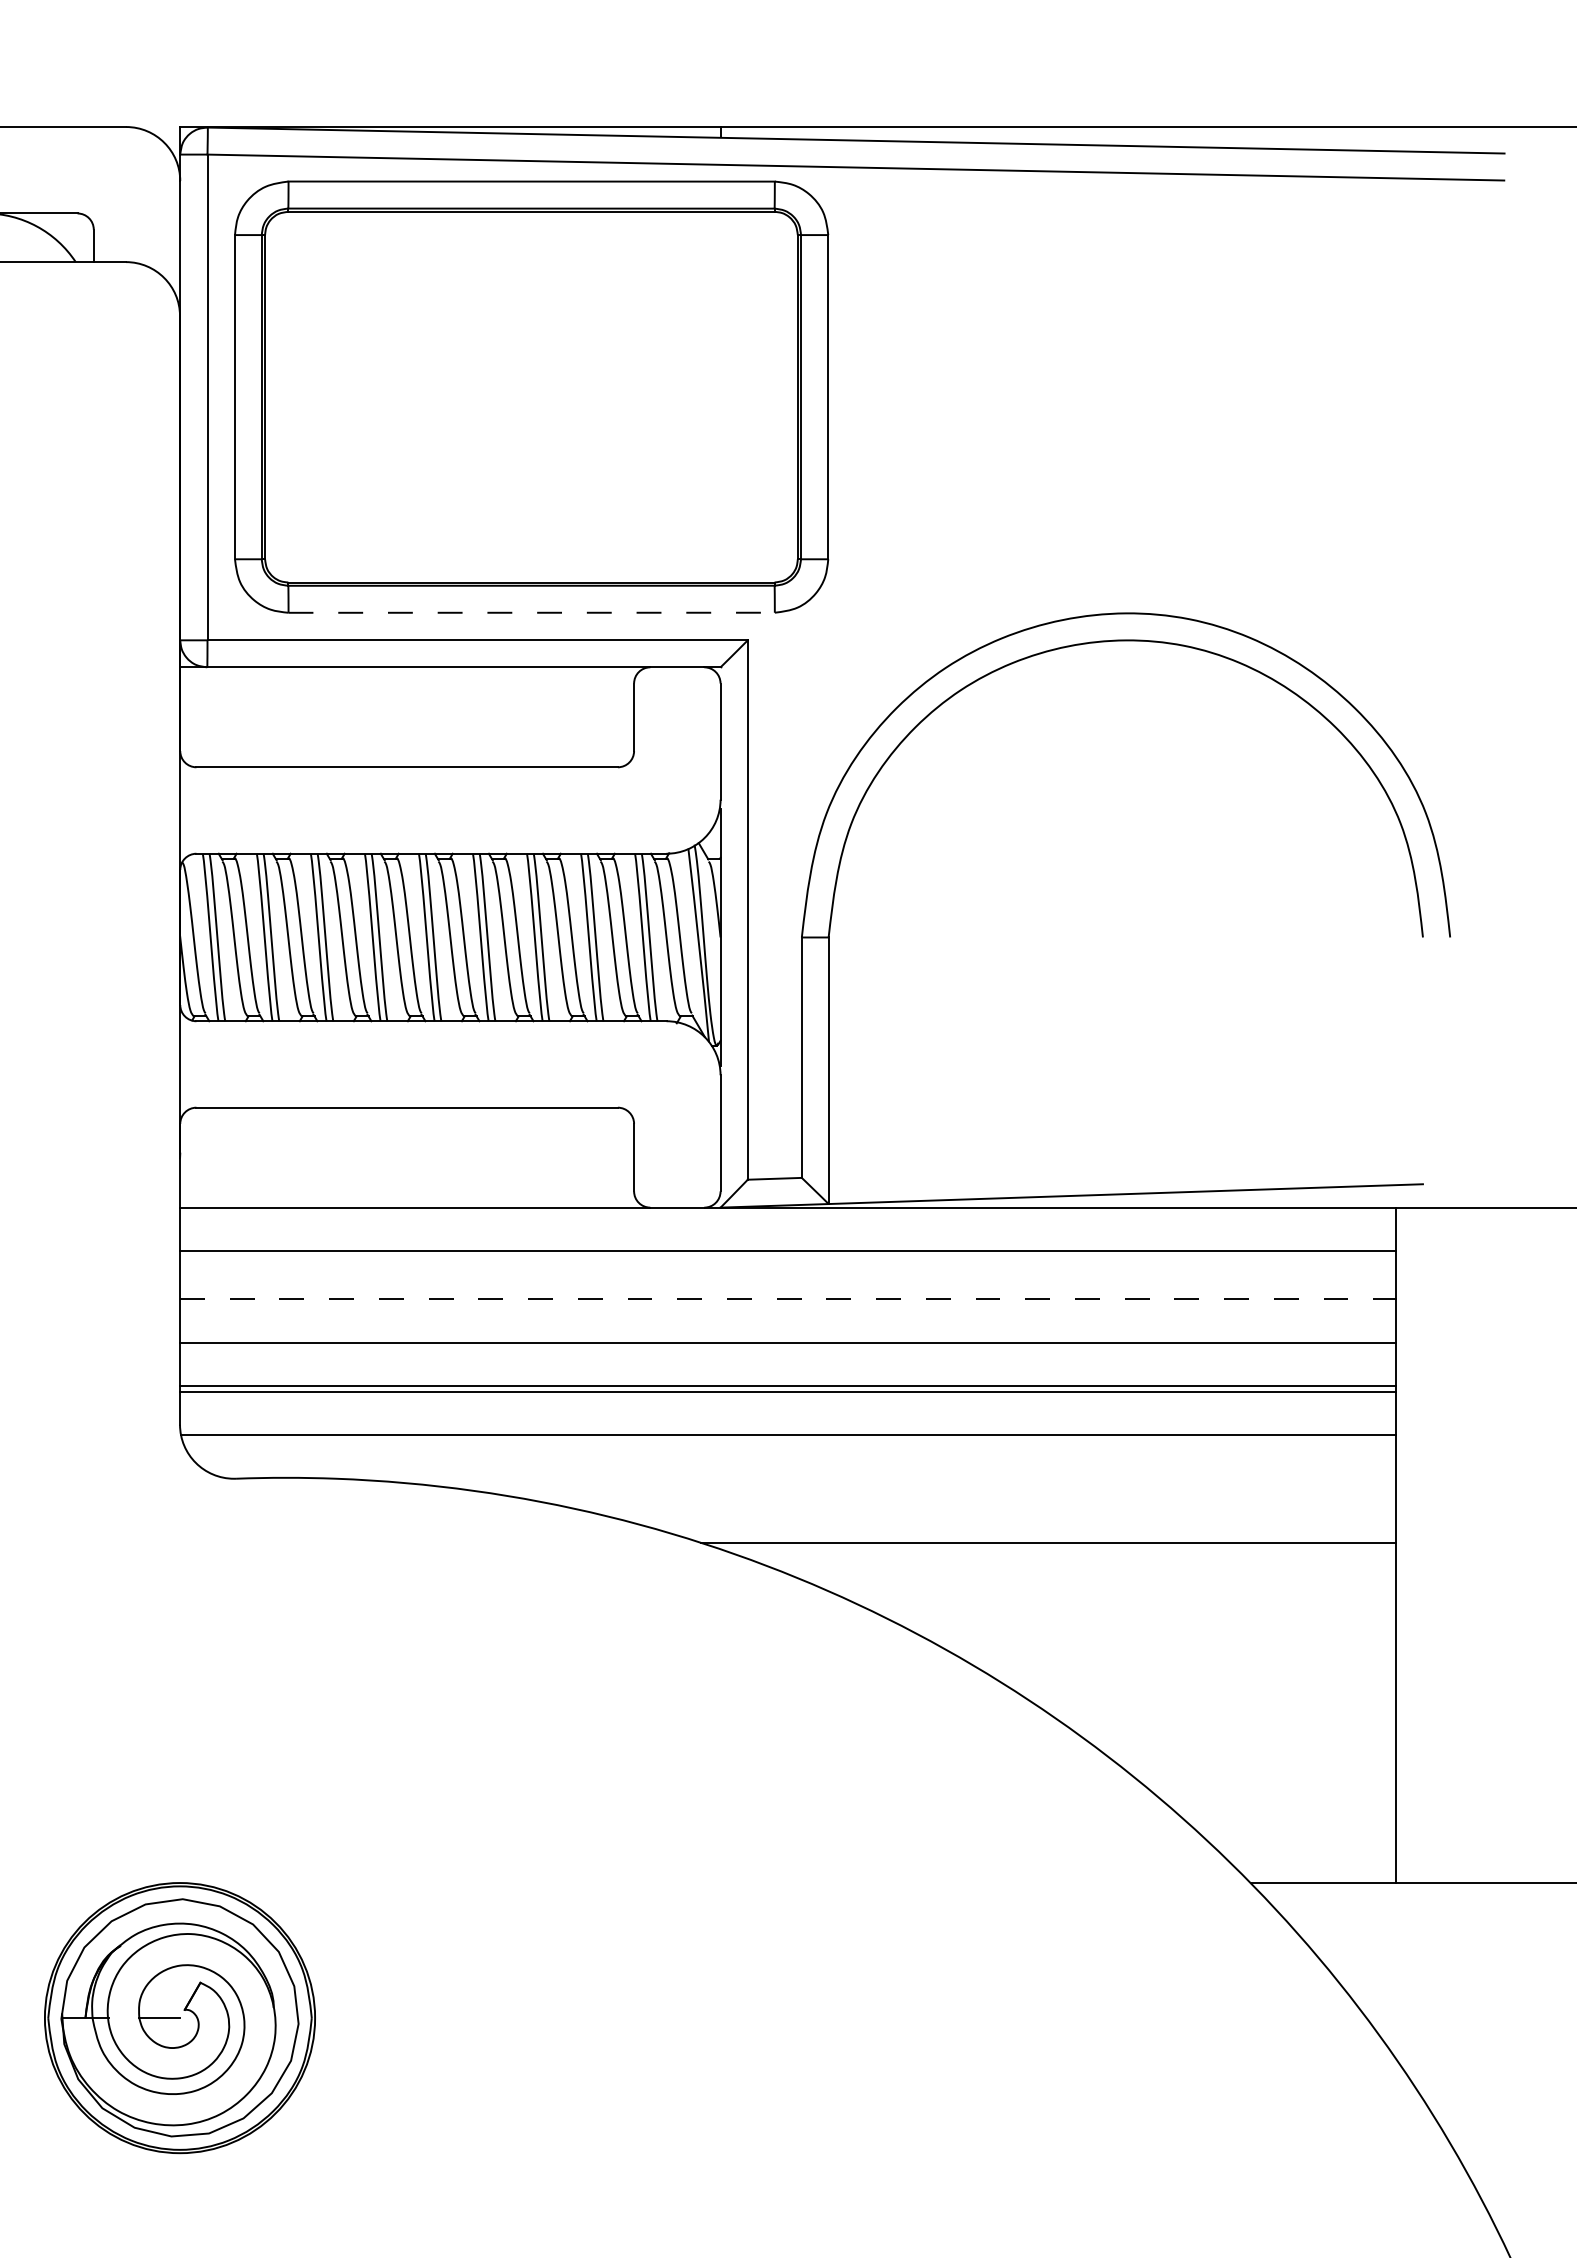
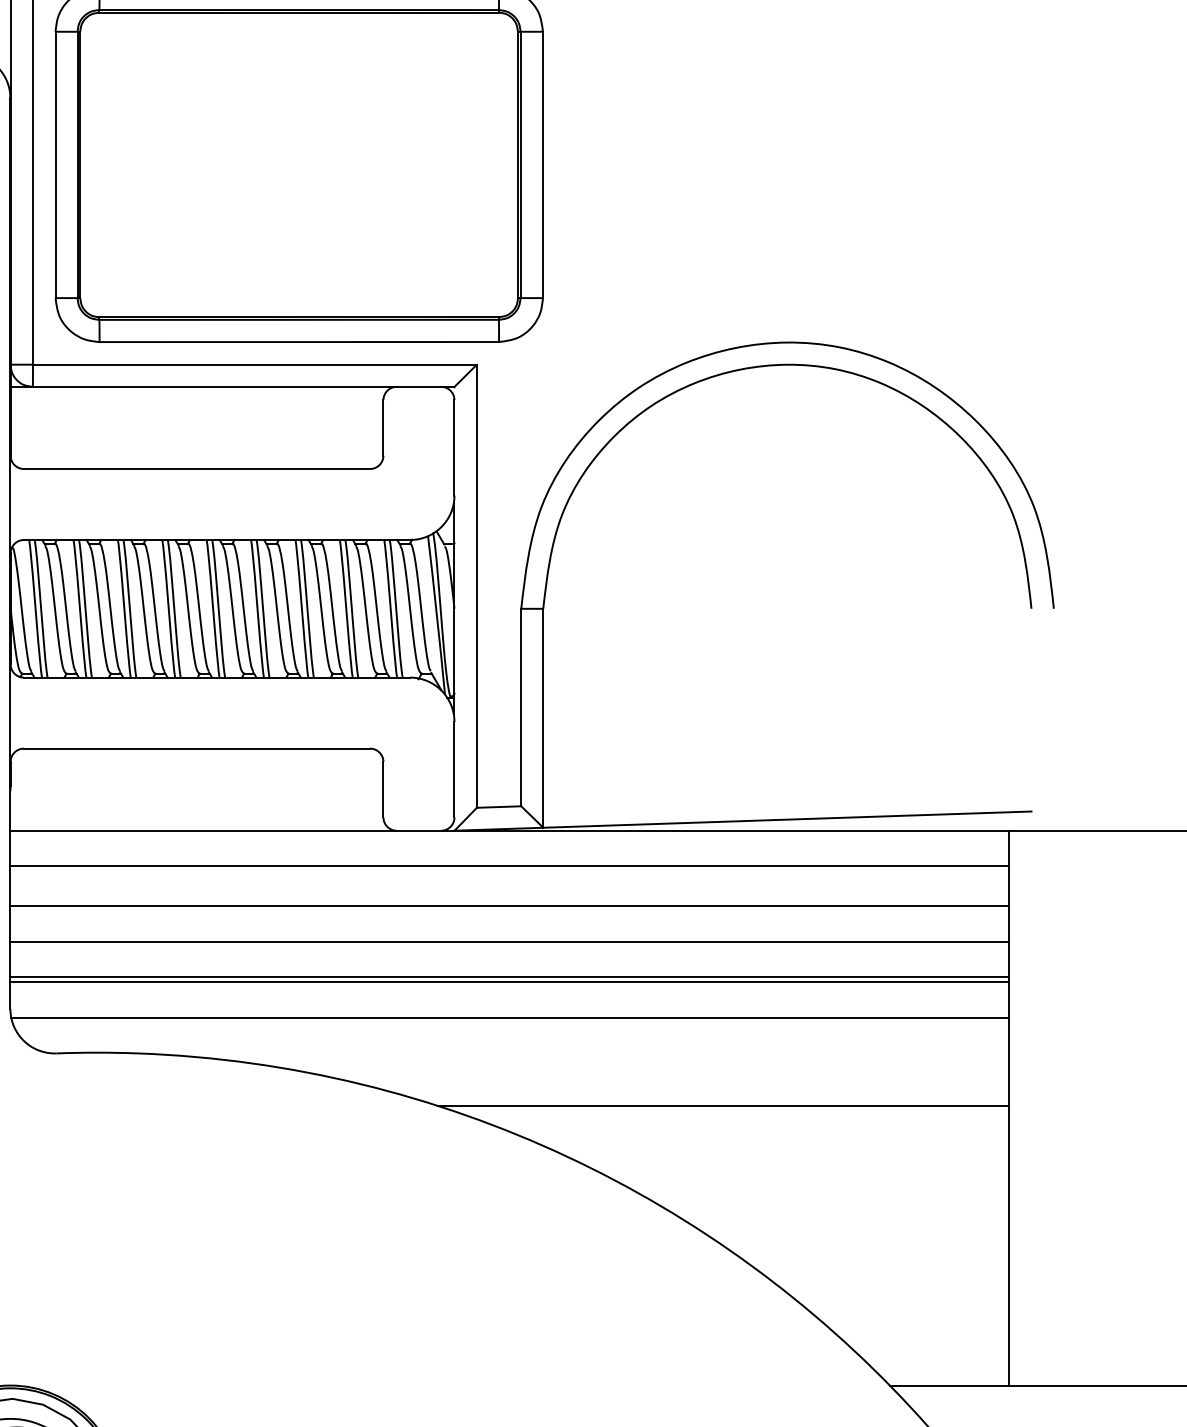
line: (532, 612) -> (299, 341), dashed -> solid
line: (787, 1299) -> (509, 906), dashed -> solid

